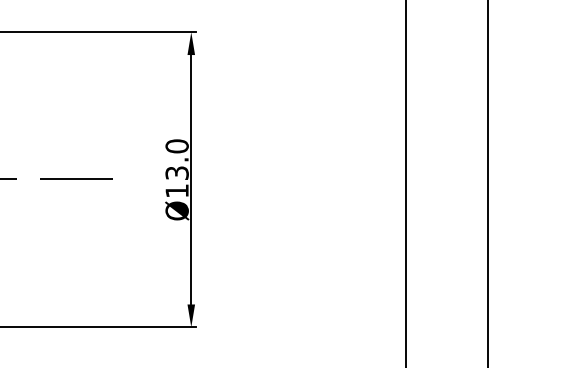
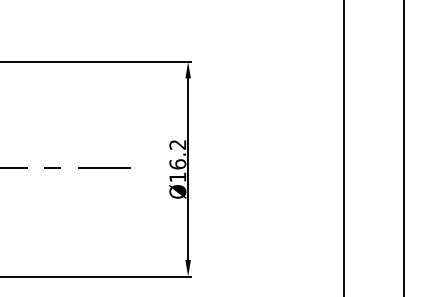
text: (176, 159) -> (177, 154), Ø13.0 -> Ø16.2

